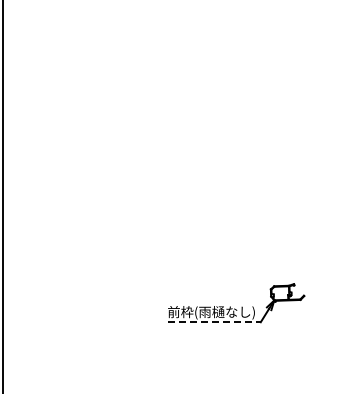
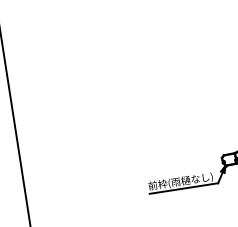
line: (214, 322) -> (184, 188), dashed -> solid

